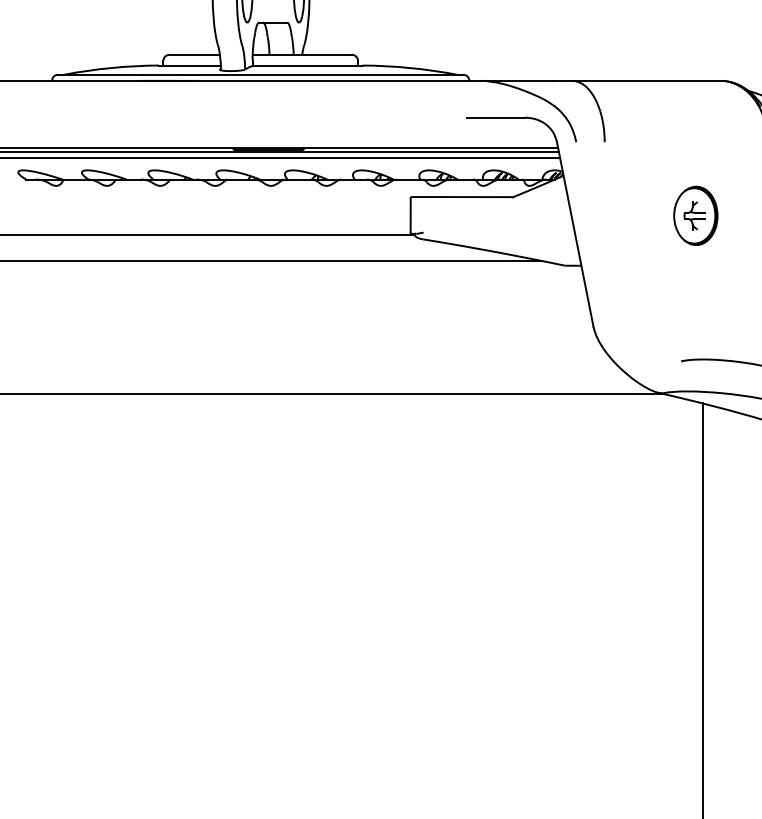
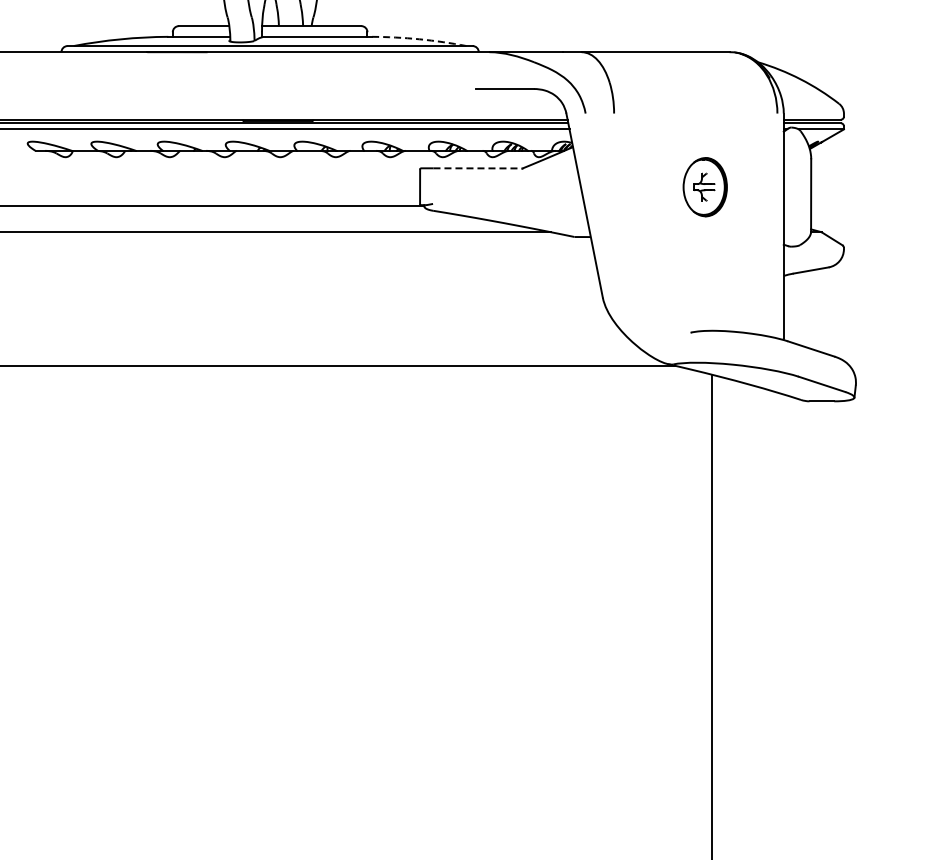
arc: (410, 68) -> (419, 39), solid -> dashed
line: (469, 197) -> (478, 168), solid -> dashed

